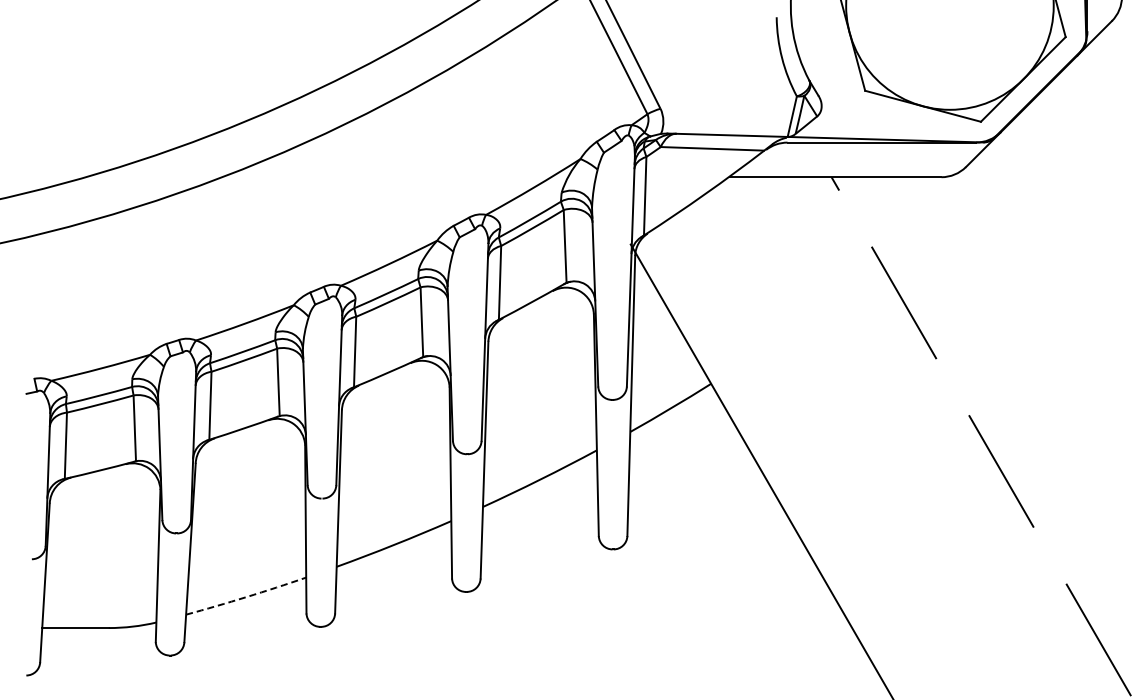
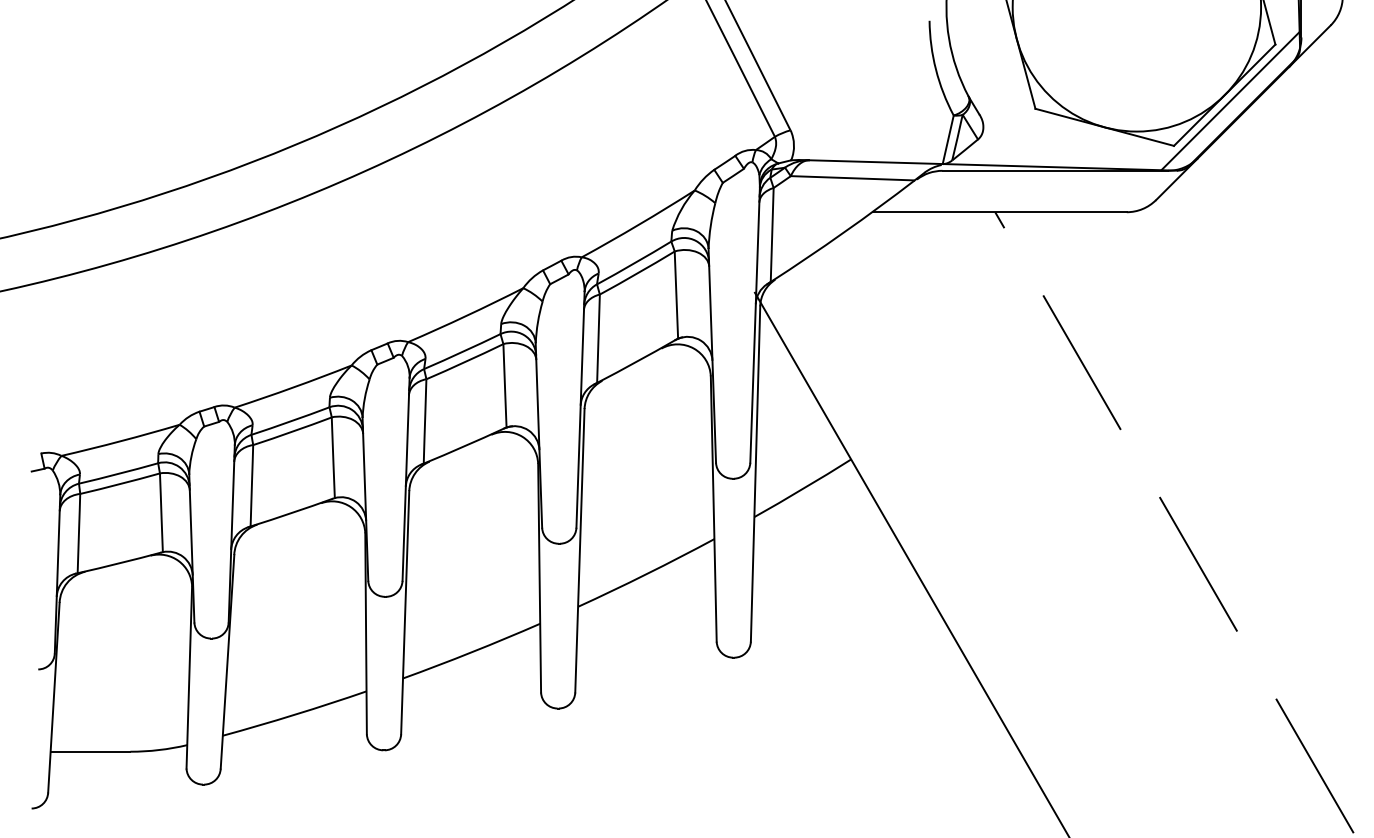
line: (1027, 84) -> (1229, 101), added
arc: (246, 597) -> (295, 715), dashed -> solid

